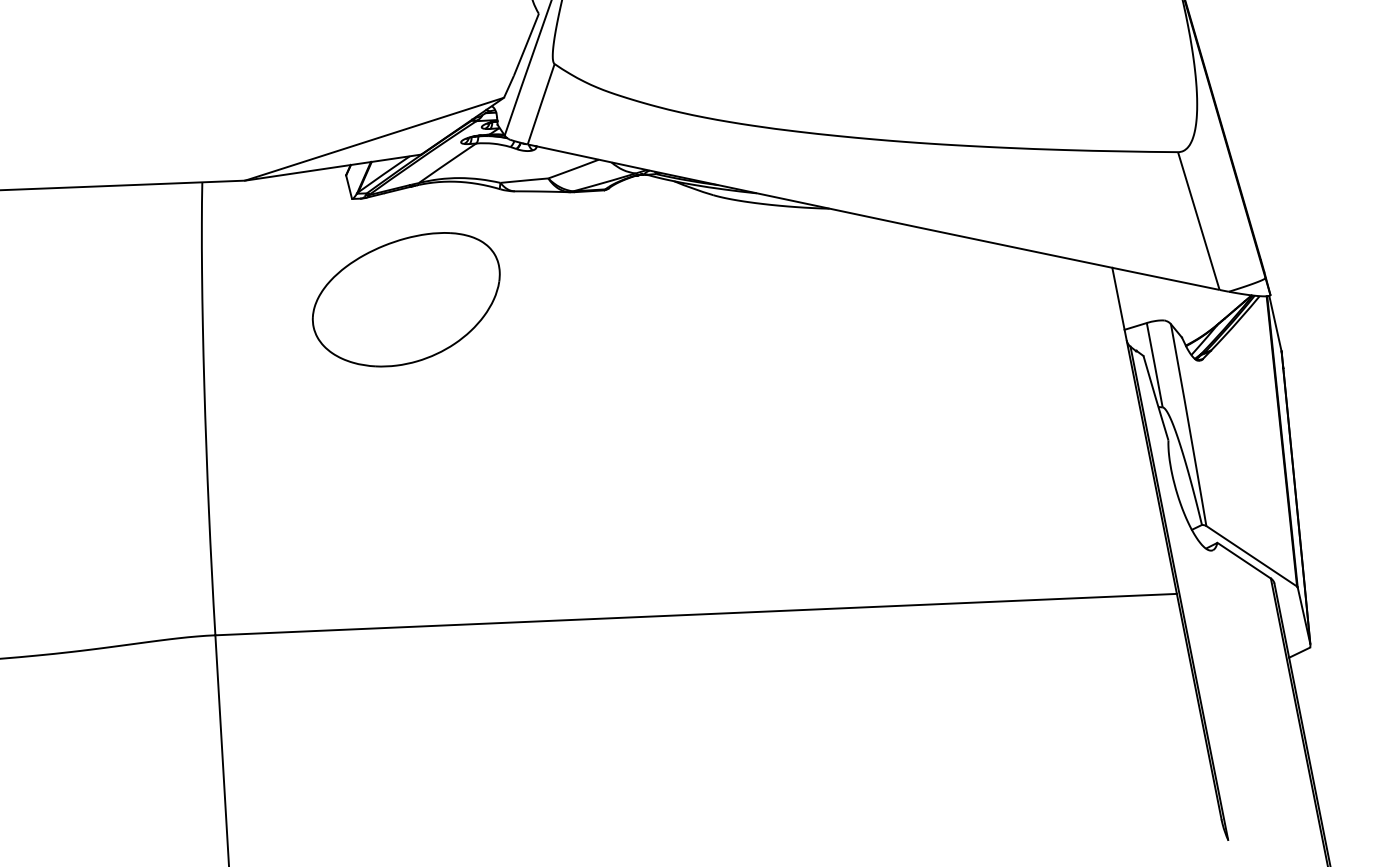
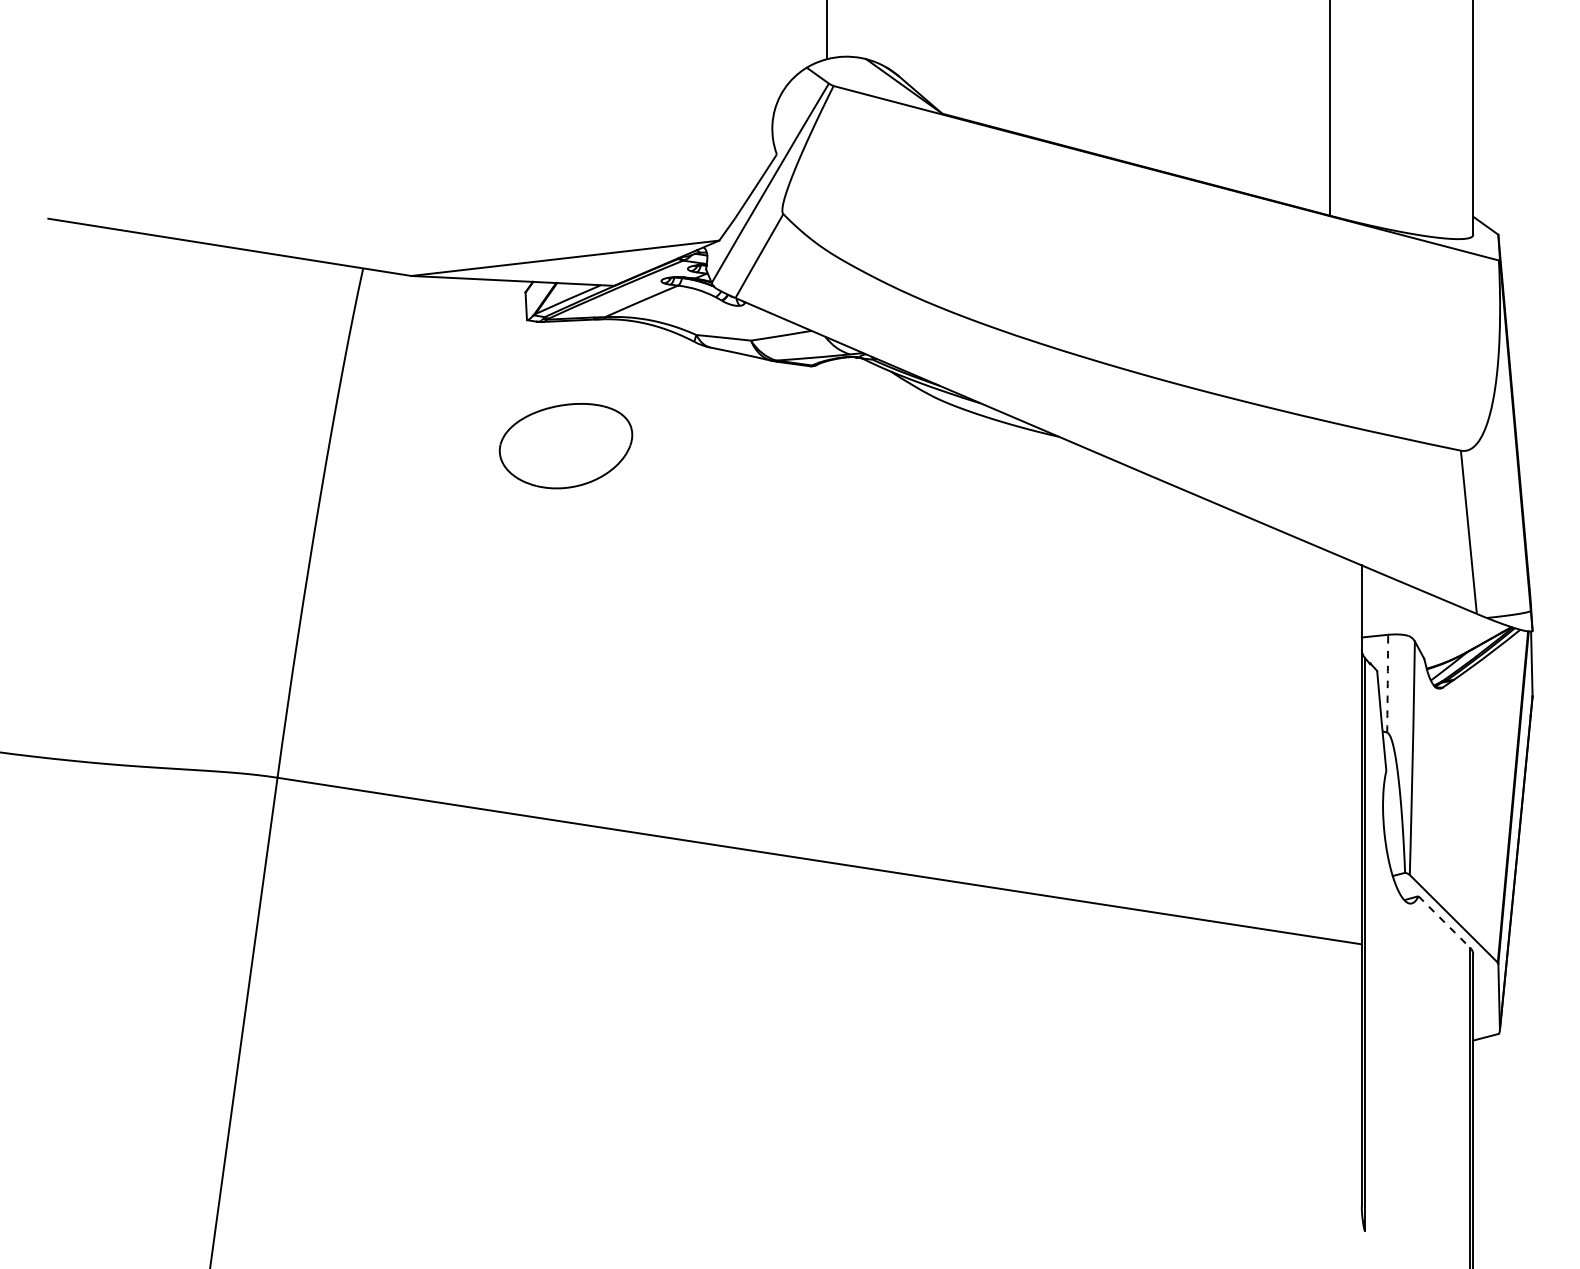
part: (406, 300) -> (565, 445), size x0.6
arc: (1154, 365) -> (1387, 683), solid -> dashed
line: (1244, 561) -> (1444, 922), solid -> dashed

